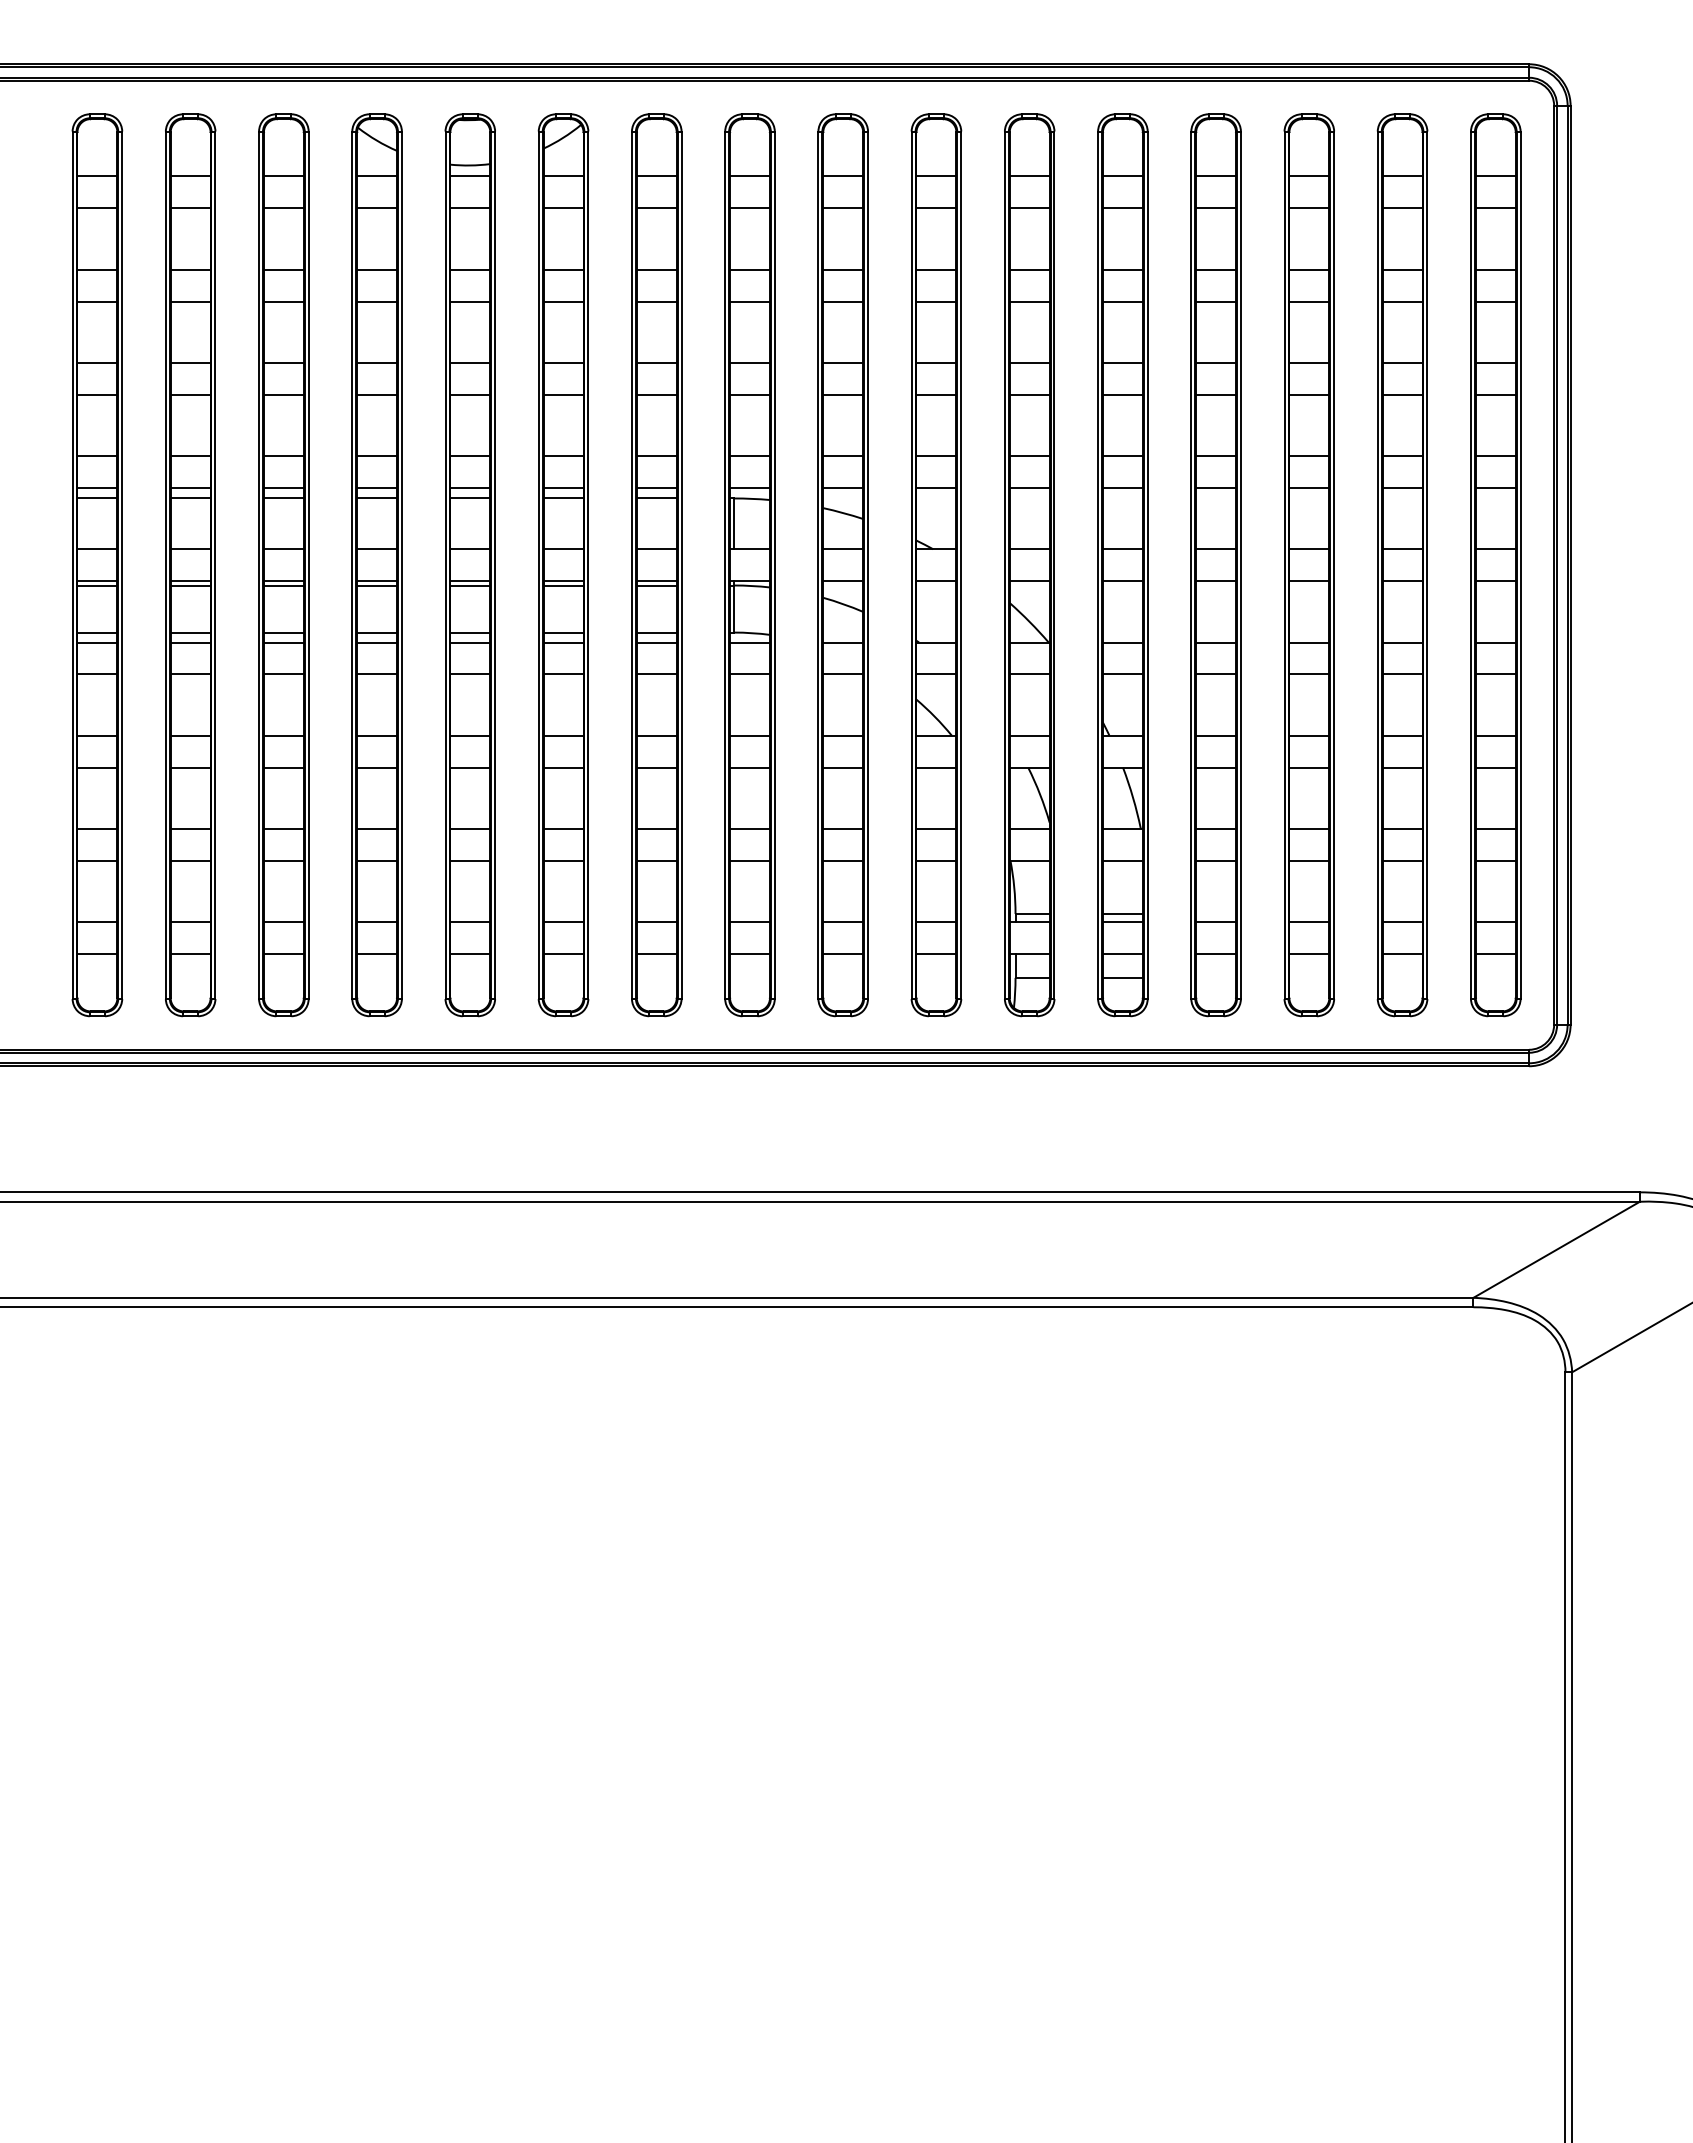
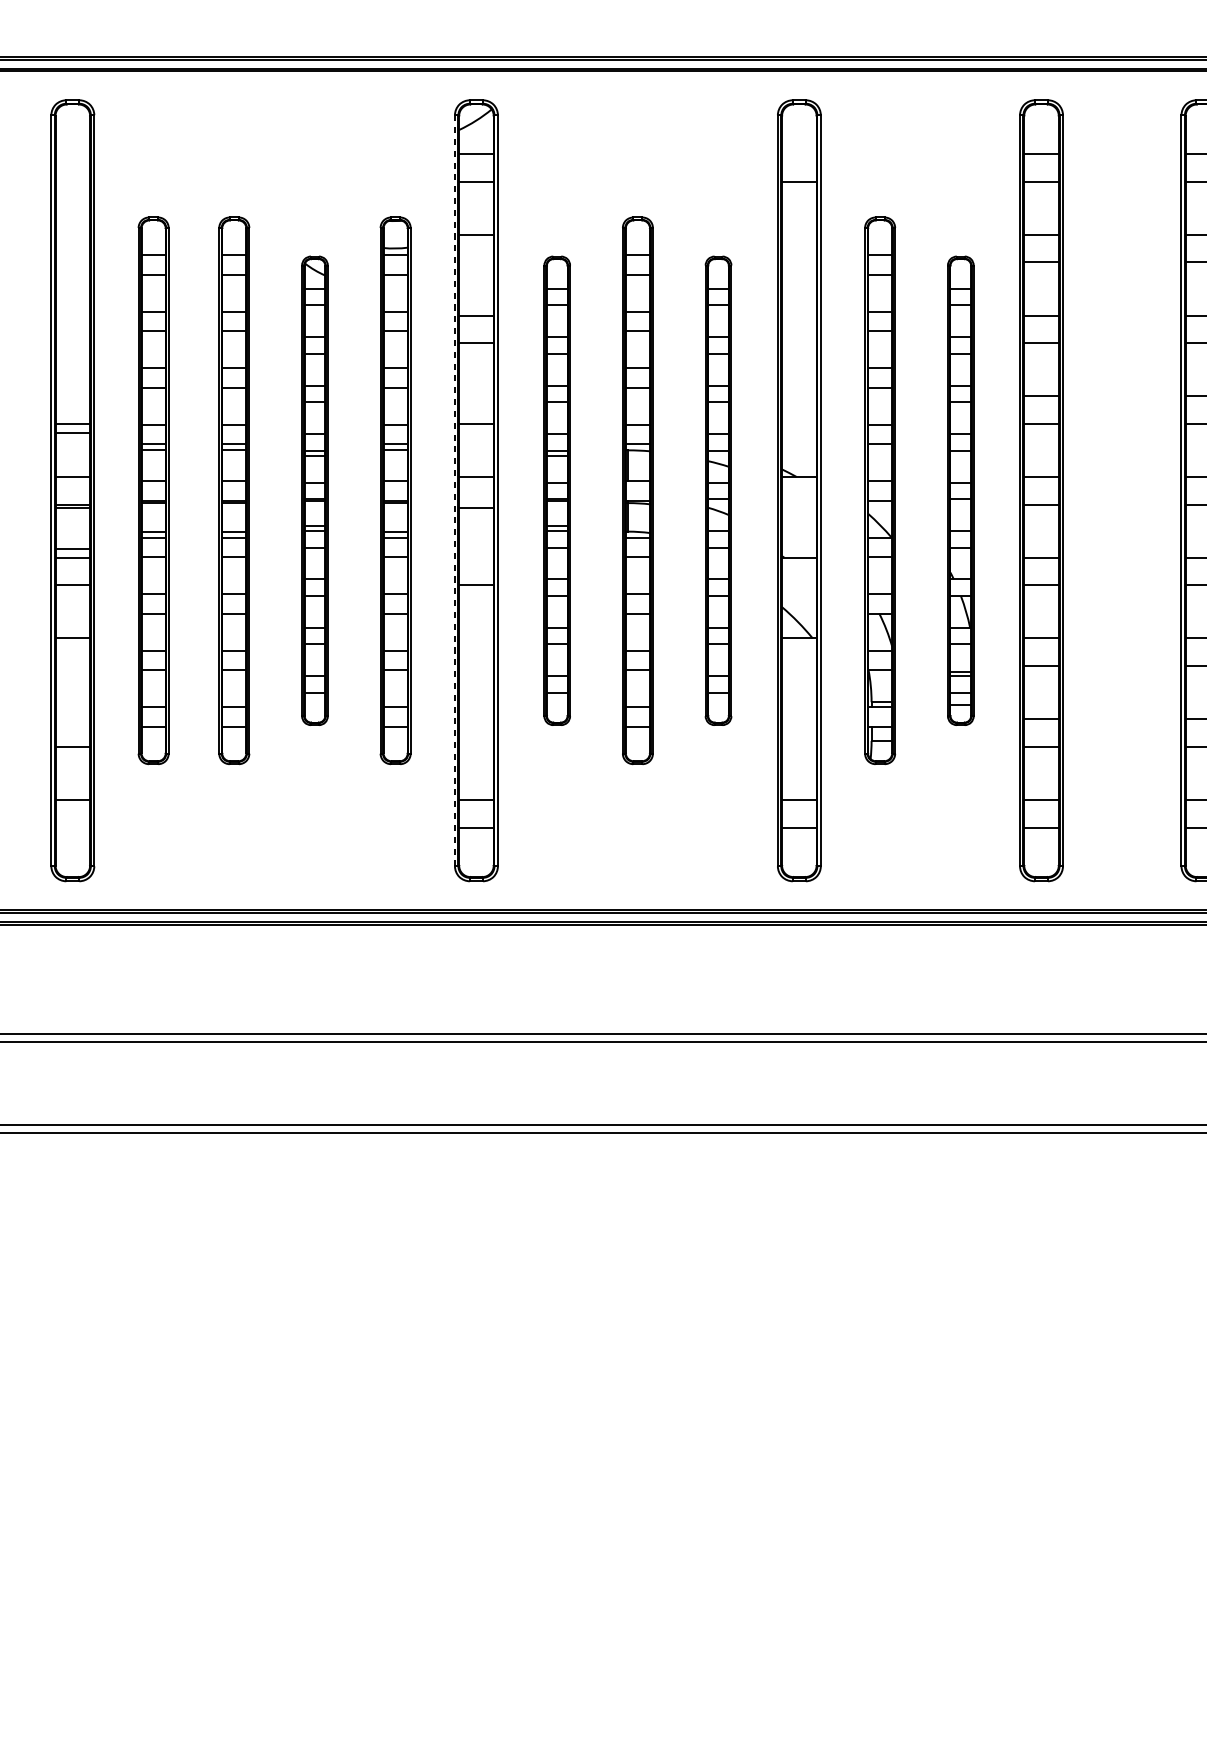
line: (97, 176) -> (72, 154), removed
line: (936, 176) -> (799, 154), removed
line: (97, 208) -> (72, 181), removed
line: (97, 269) -> (72, 234), removed
line: (936, 269) -> (799, 234), removed
line: (97, 301) -> (72, 262), removed
line: (563, 301) -> (476, 262), removed
line: (936, 301) -> (799, 262), removed
line: (97, 362) -> (72, 315), removed
line: (936, 362) -> (799, 315), removed
line: (97, 394) -> (72, 342), removed
line: (936, 394) -> (799, 342), removed
line: (97, 456) -> (72, 396), removed
line: (563, 456) -> (476, 396), removed
line: (936, 456) -> (799, 396), removed
line: (936, 488) -> (799, 424), removed
line: (563, 498) -> (476, 432), removed
part: (190, 565) -> (153, 490), size x0.7
part: (283, 565) -> (233, 490), size x0.7
part: (376, 565) -> (314, 490), size x0.6
part: (469, 565) -> (395, 490), size x0.7
line: (538, 565) -> (454, 490), solid -> dashed
part: (656, 565) -> (556, 490), size x0.6
part: (749, 565) -> (637, 490), size x0.7
part: (842, 565) -> (717, 490), size x0.6
part: (1029, 565) -> (879, 490), size x0.7
part: (1122, 565) -> (960, 490), size x0.6
part: (1308, 565) -> (1121, 490), removed
line: (563, 581) -> (476, 504), removed
line: (936, 581) -> (799, 504), removed
line: (563, 632) -> (476, 549), removed
line: (563, 642) -> (476, 557), removed
line: (936, 674) -> (799, 585), removed
line: (563, 735) -> (476, 638), removed
line: (97, 767) -> (72, 665), removed
line: (563, 767) -> (476, 665), removed
line: (936, 767) -> (799, 665), removed
line: (97, 828) -> (72, 718), removed
line: (563, 828) -> (476, 718), removed
line: (936, 828) -> (799, 718), removed
line: (563, 860) -> (476, 746), removed
line: (936, 860) -> (799, 746), removed
line: (97, 954) -> (72, 827), removed

